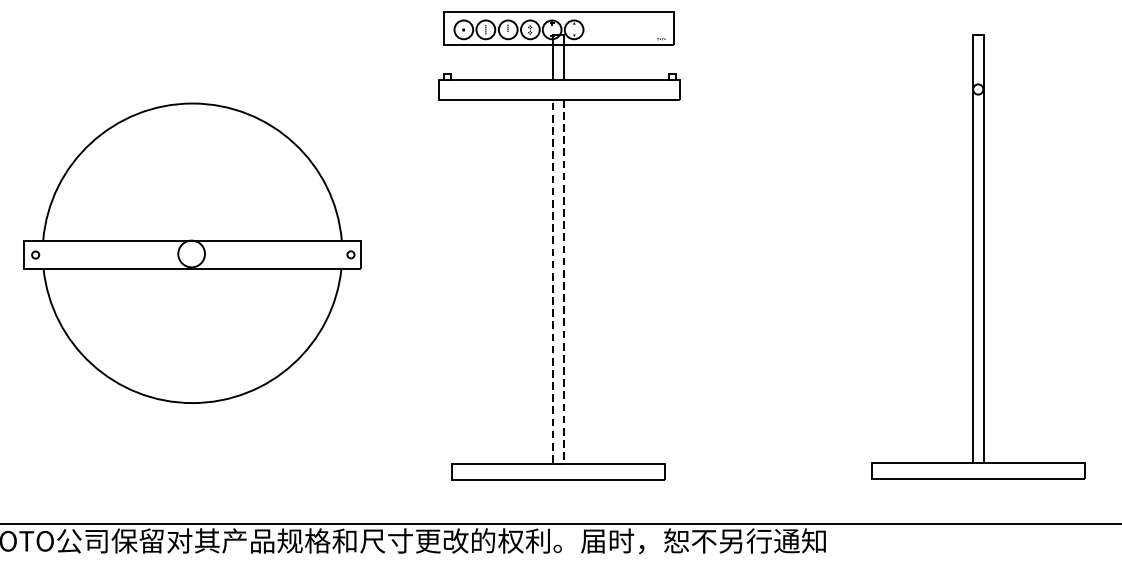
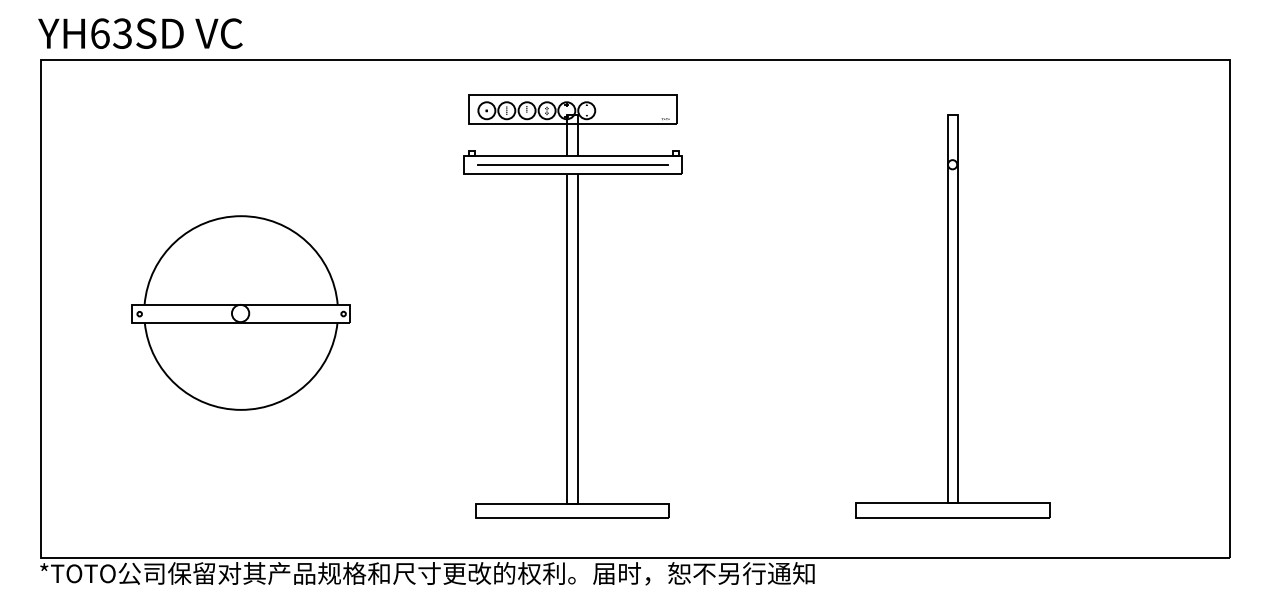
line: (559, 90) -> (573, 165), added
part: (191, 252) -> (240, 312), size x0.71
line: (559, 463) -> (573, 503), dashed -> solid

